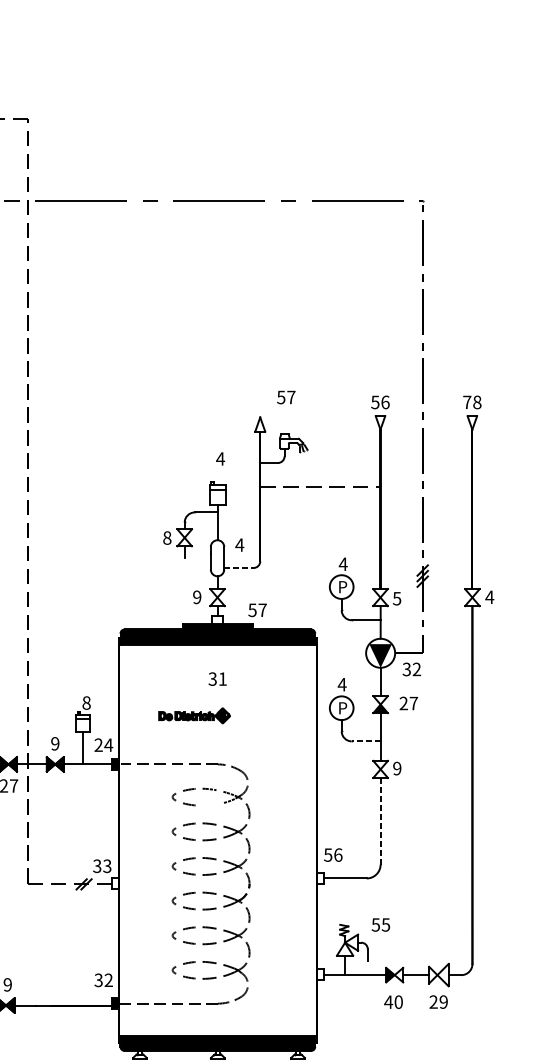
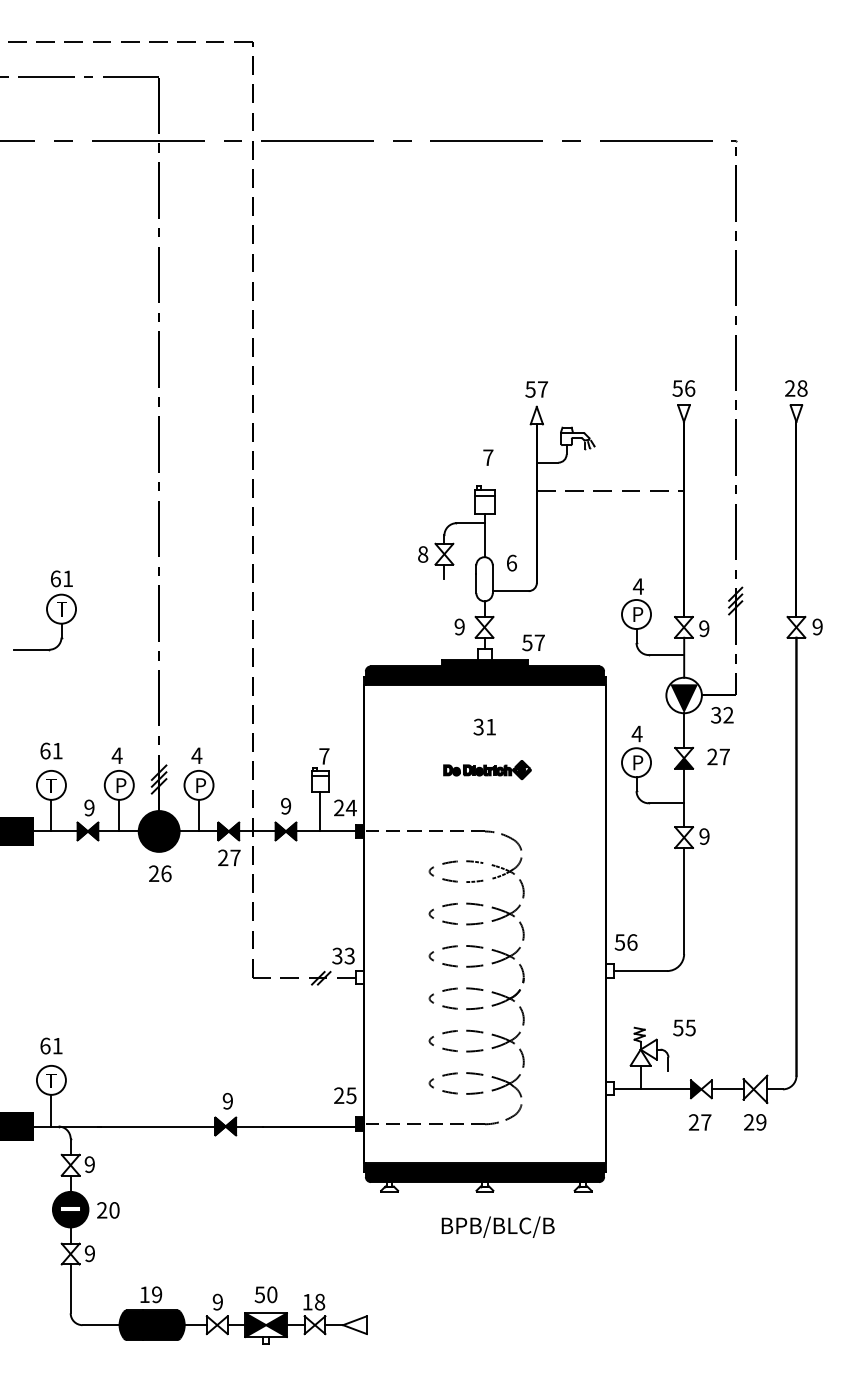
text: (286, 397) -> (536, 389), moved
text: (467, 402) -> (790, 388), 78 -> 28
text: (219, 458) -> (487, 457), 4 -> 7
text: (239, 544) -> (511, 562), 4 -> 6
line: (238, 568) -> (510, 591), dashed -> solid
text: (489, 596) -> (817, 626), 4 -> 9
text: (397, 598) -> (704, 628), 5 -> 9
text: (86, 703) -> (324, 756), 8 -> 7
part: (194, 715) -> (487, 769), moved
line: (366, 741) -> (666, 803), dashed -> solid
line: (209, 804) -> (474, 880), added
line: (380, 820) -> (684, 900), dashed -> solid
text: (103, 980) -> (345, 1095), 32 -> 25
text: (393, 1002) -> (699, 1122), 40 -> 27

